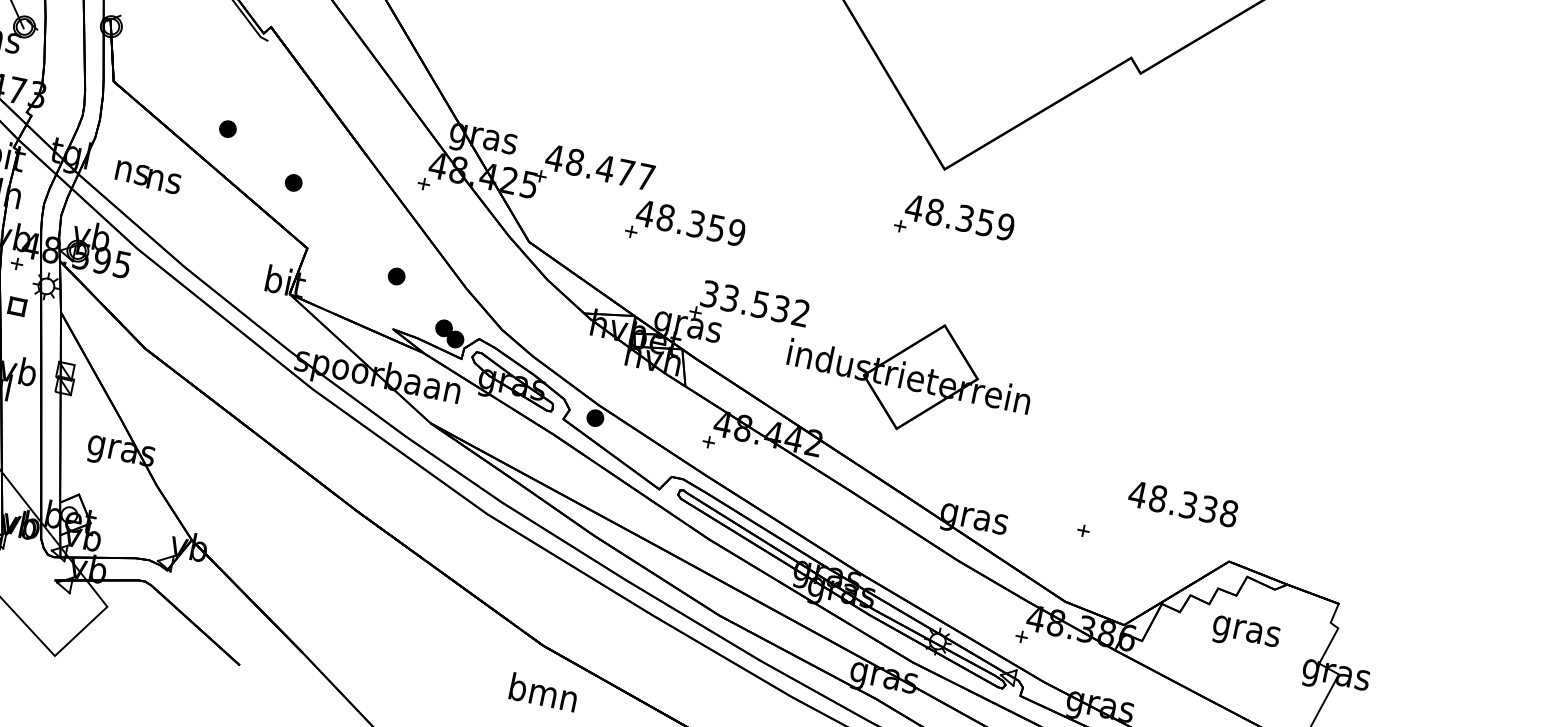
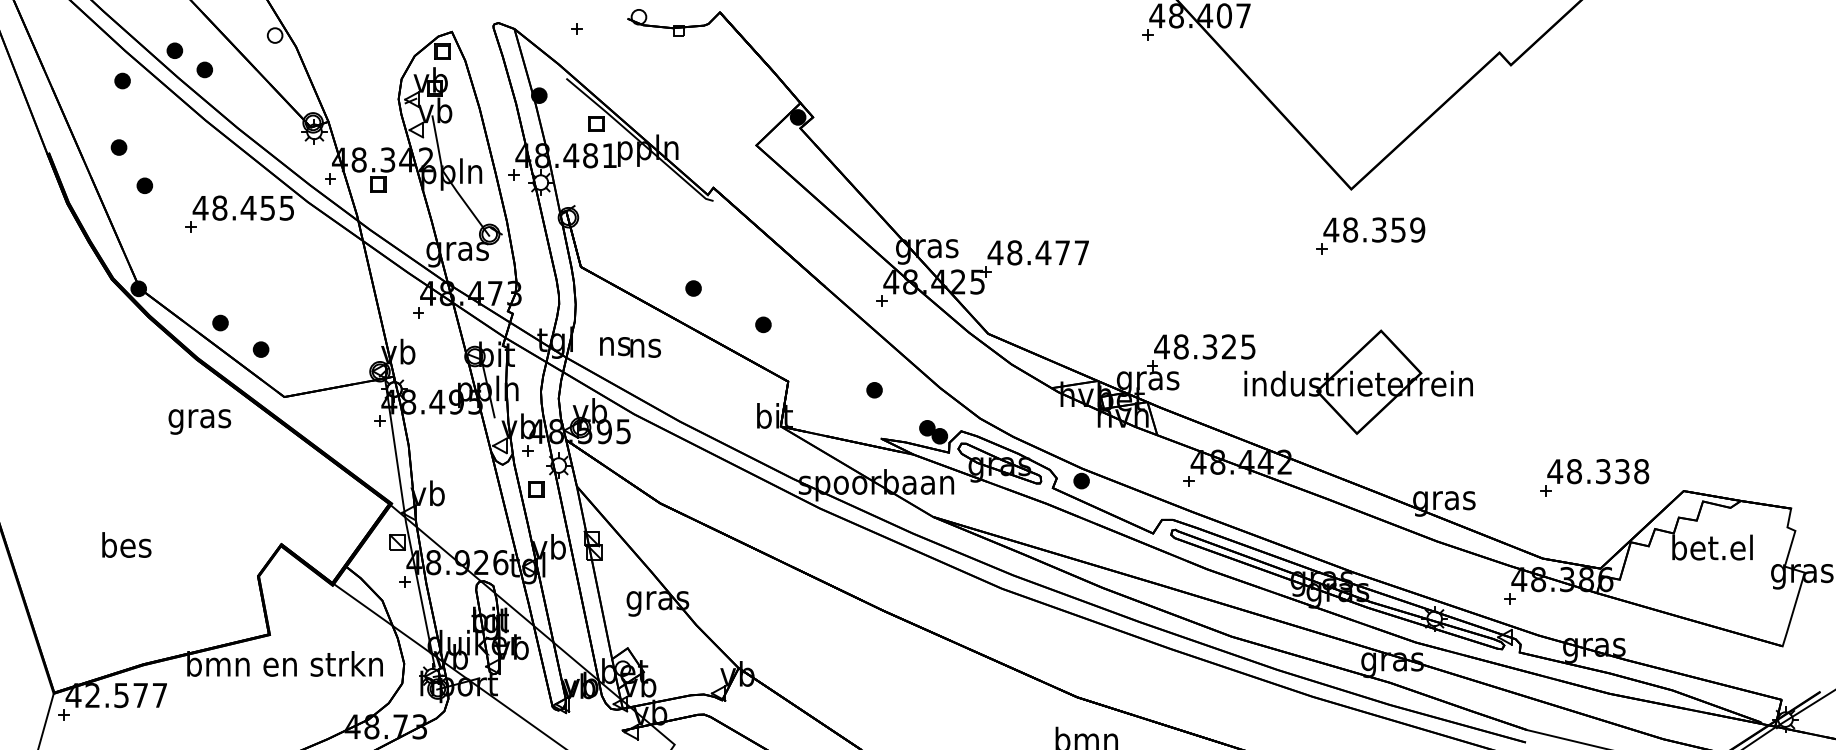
part: (685, 228) -> (1127, 291), removed
text: (754, 303) -> (1204, 346), 33.532 -> 48.325
text: (1183, 504) -> (1598, 471), moved
text: (1246, 630) -> (1712, 550), gras -> bet.el

